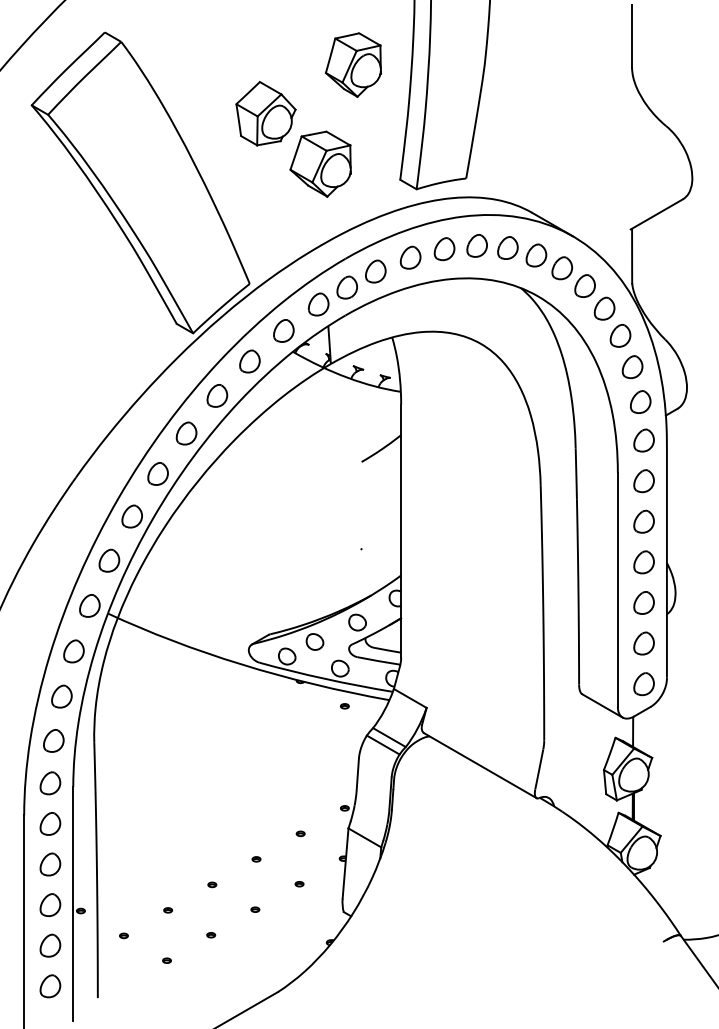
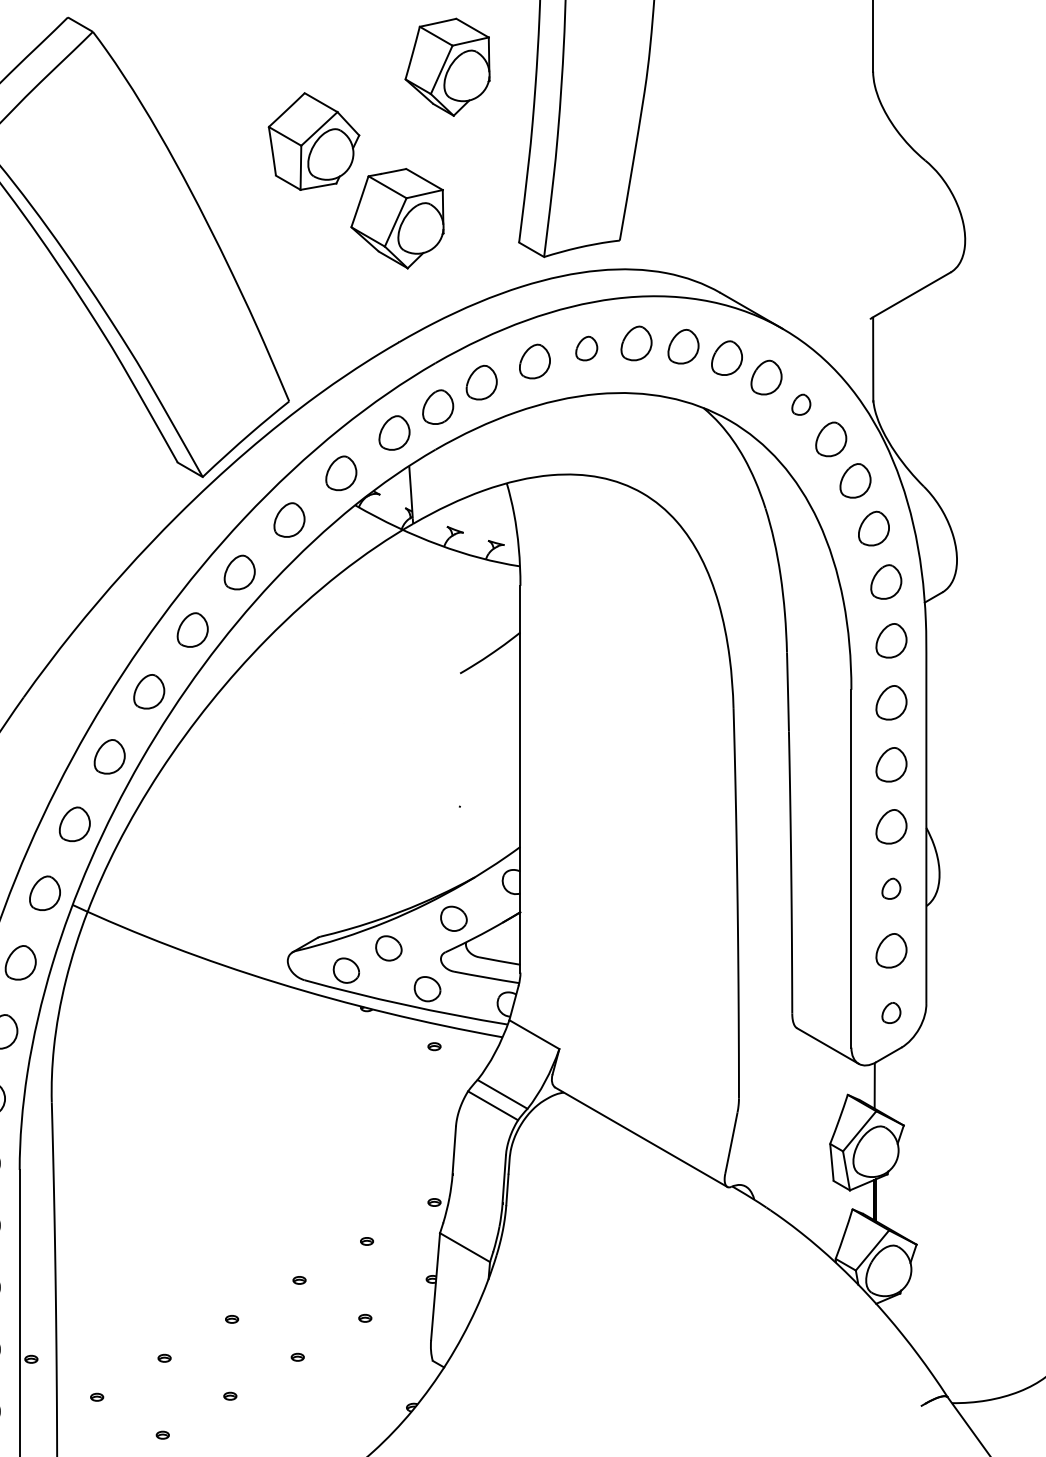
part: (444, 249) -> (586, 348), size x0.7
part: (584, 285) -> (800, 403), size x0.6
part: (643, 602) -> (890, 888), size x0.6
part: (643, 684) -> (890, 1013), size x0.6

